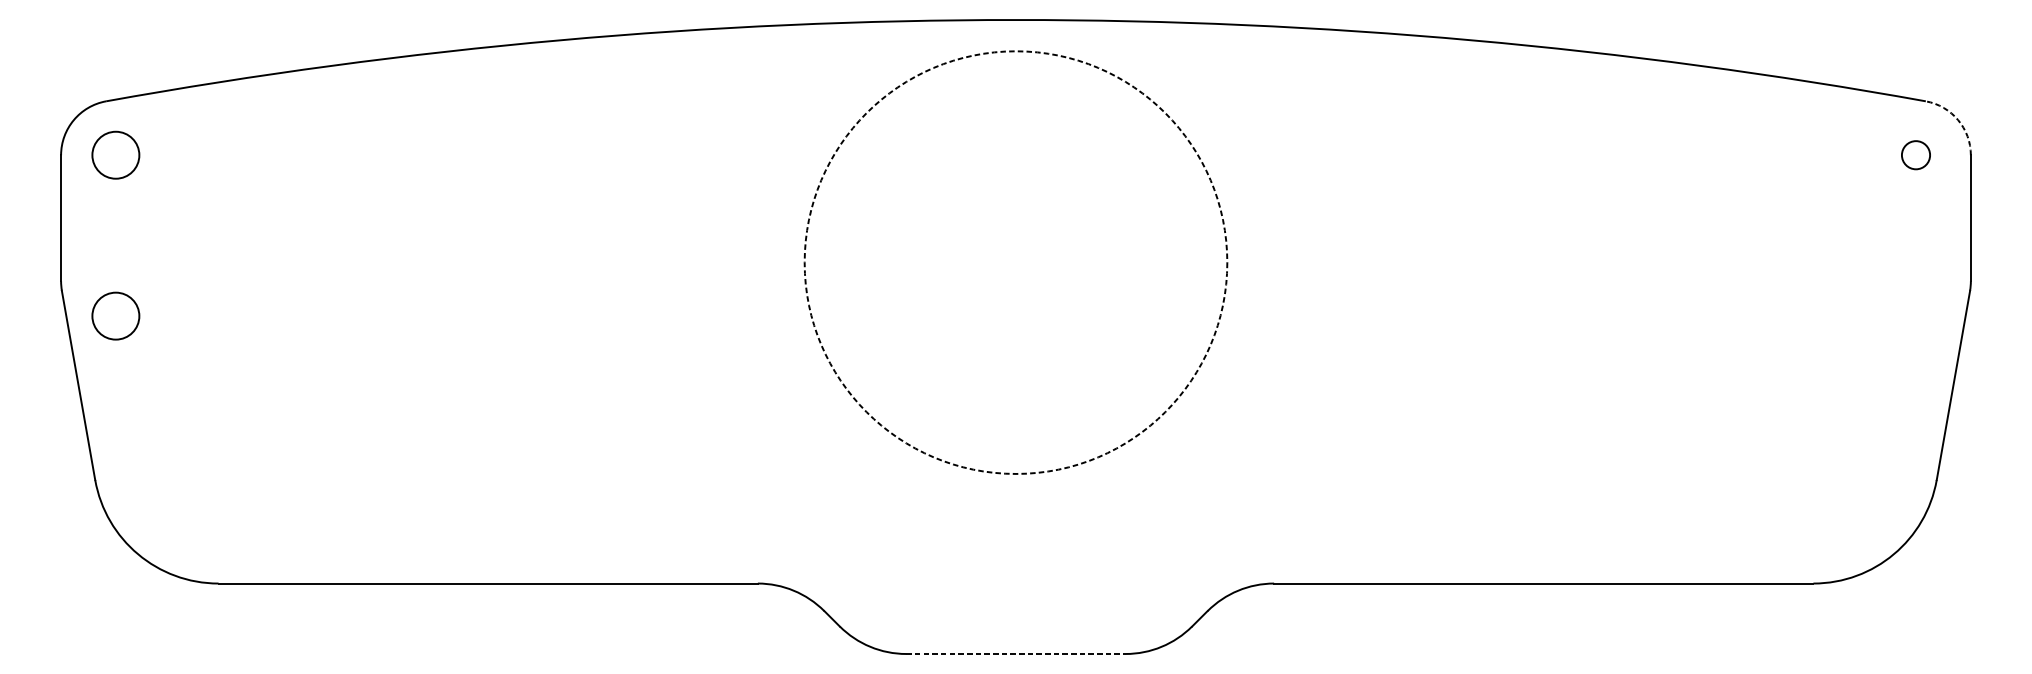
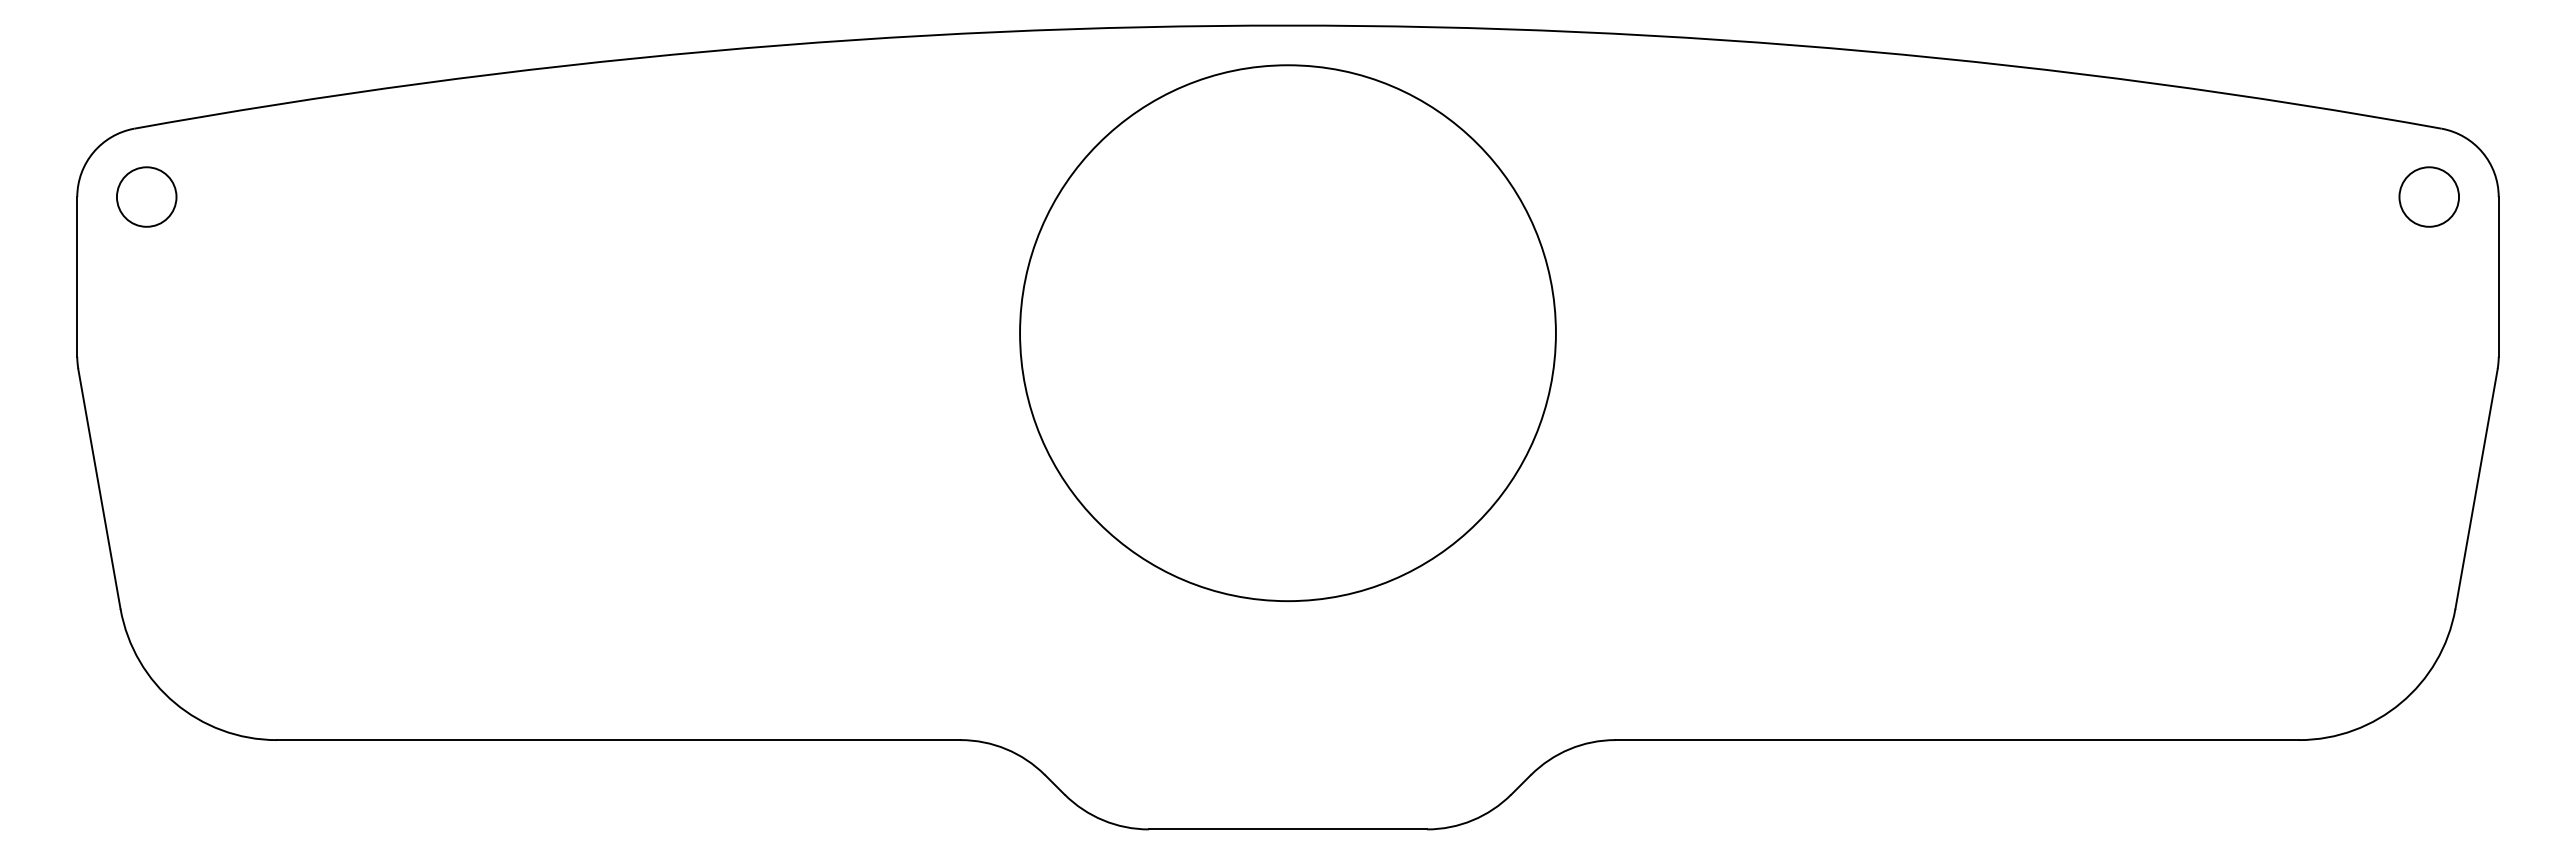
arc: (1958, 120) -> (2482, 152), dashed -> solid
circle: (1915, 154) -> (2428, 196), size x1.67
circle: (1015, 262) -> (1287, 333), dashed -> solid
circle: (115, 315) -> (146, 400), removed
line: (1016, 654) -> (1288, 829), dashed -> solid

